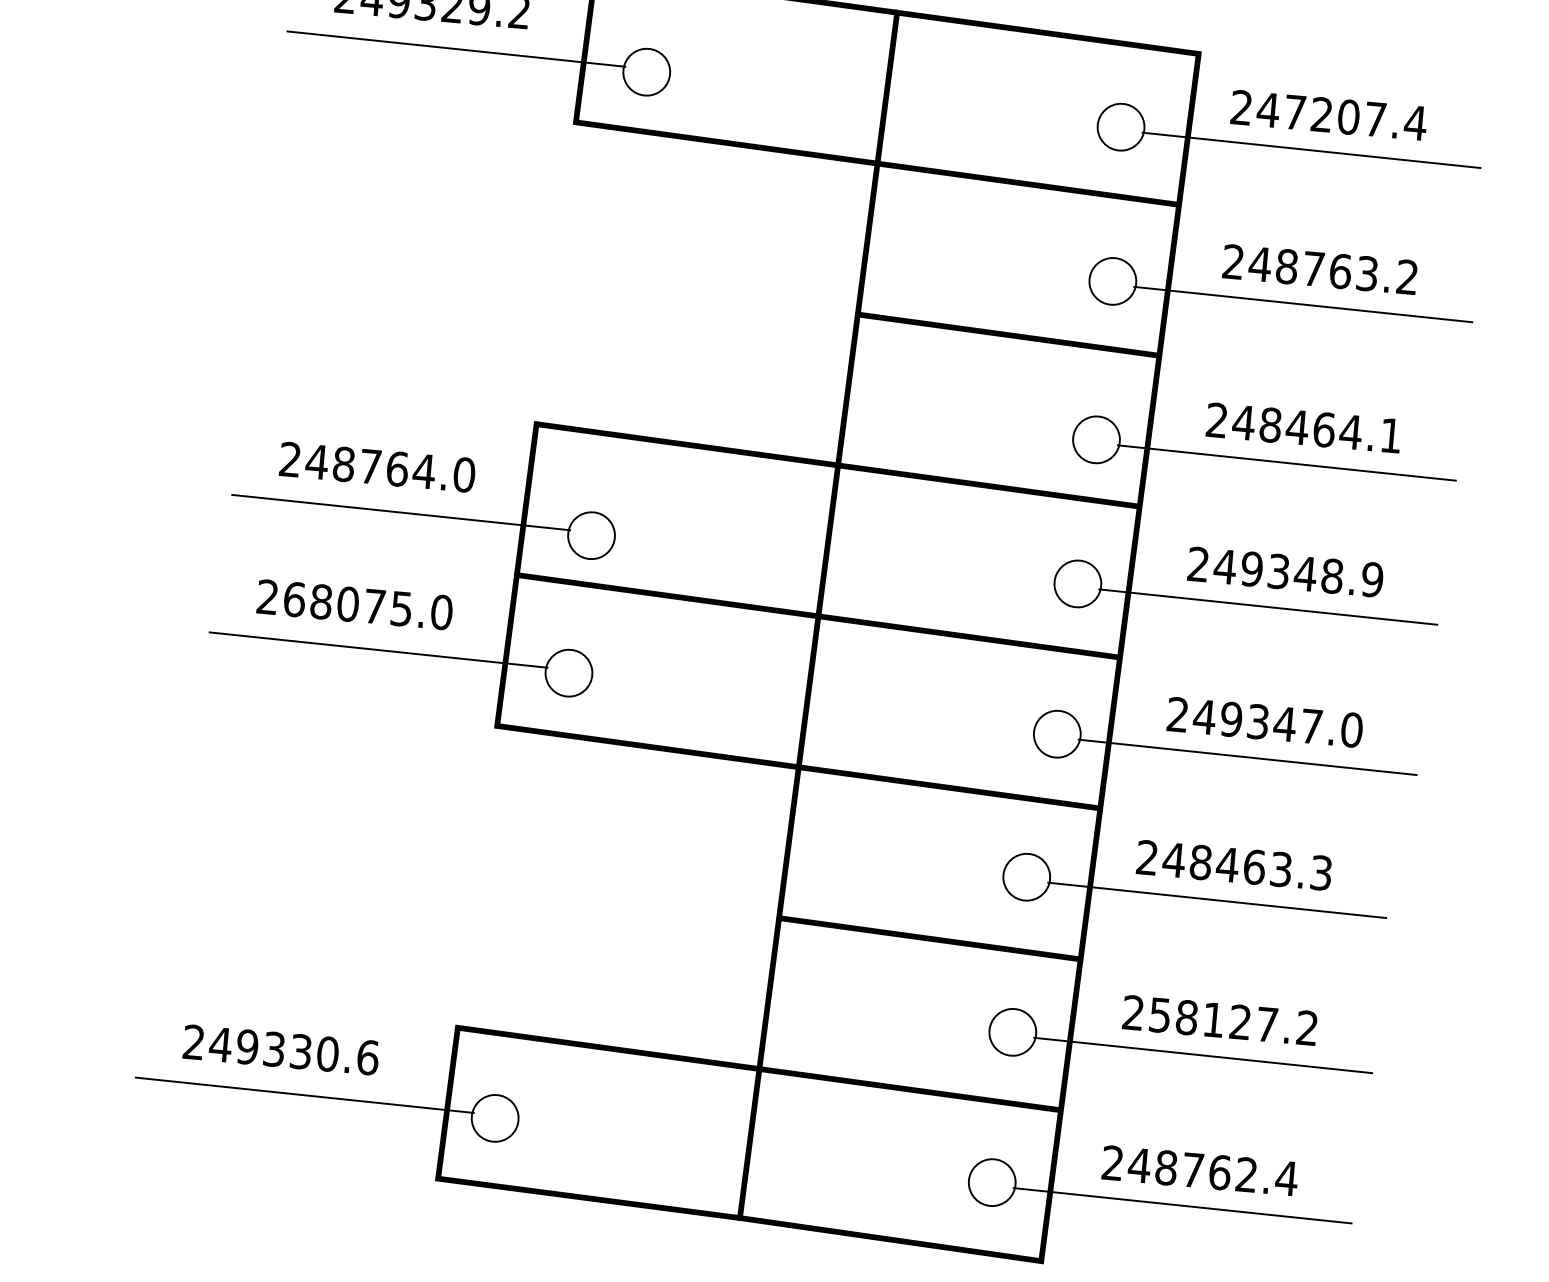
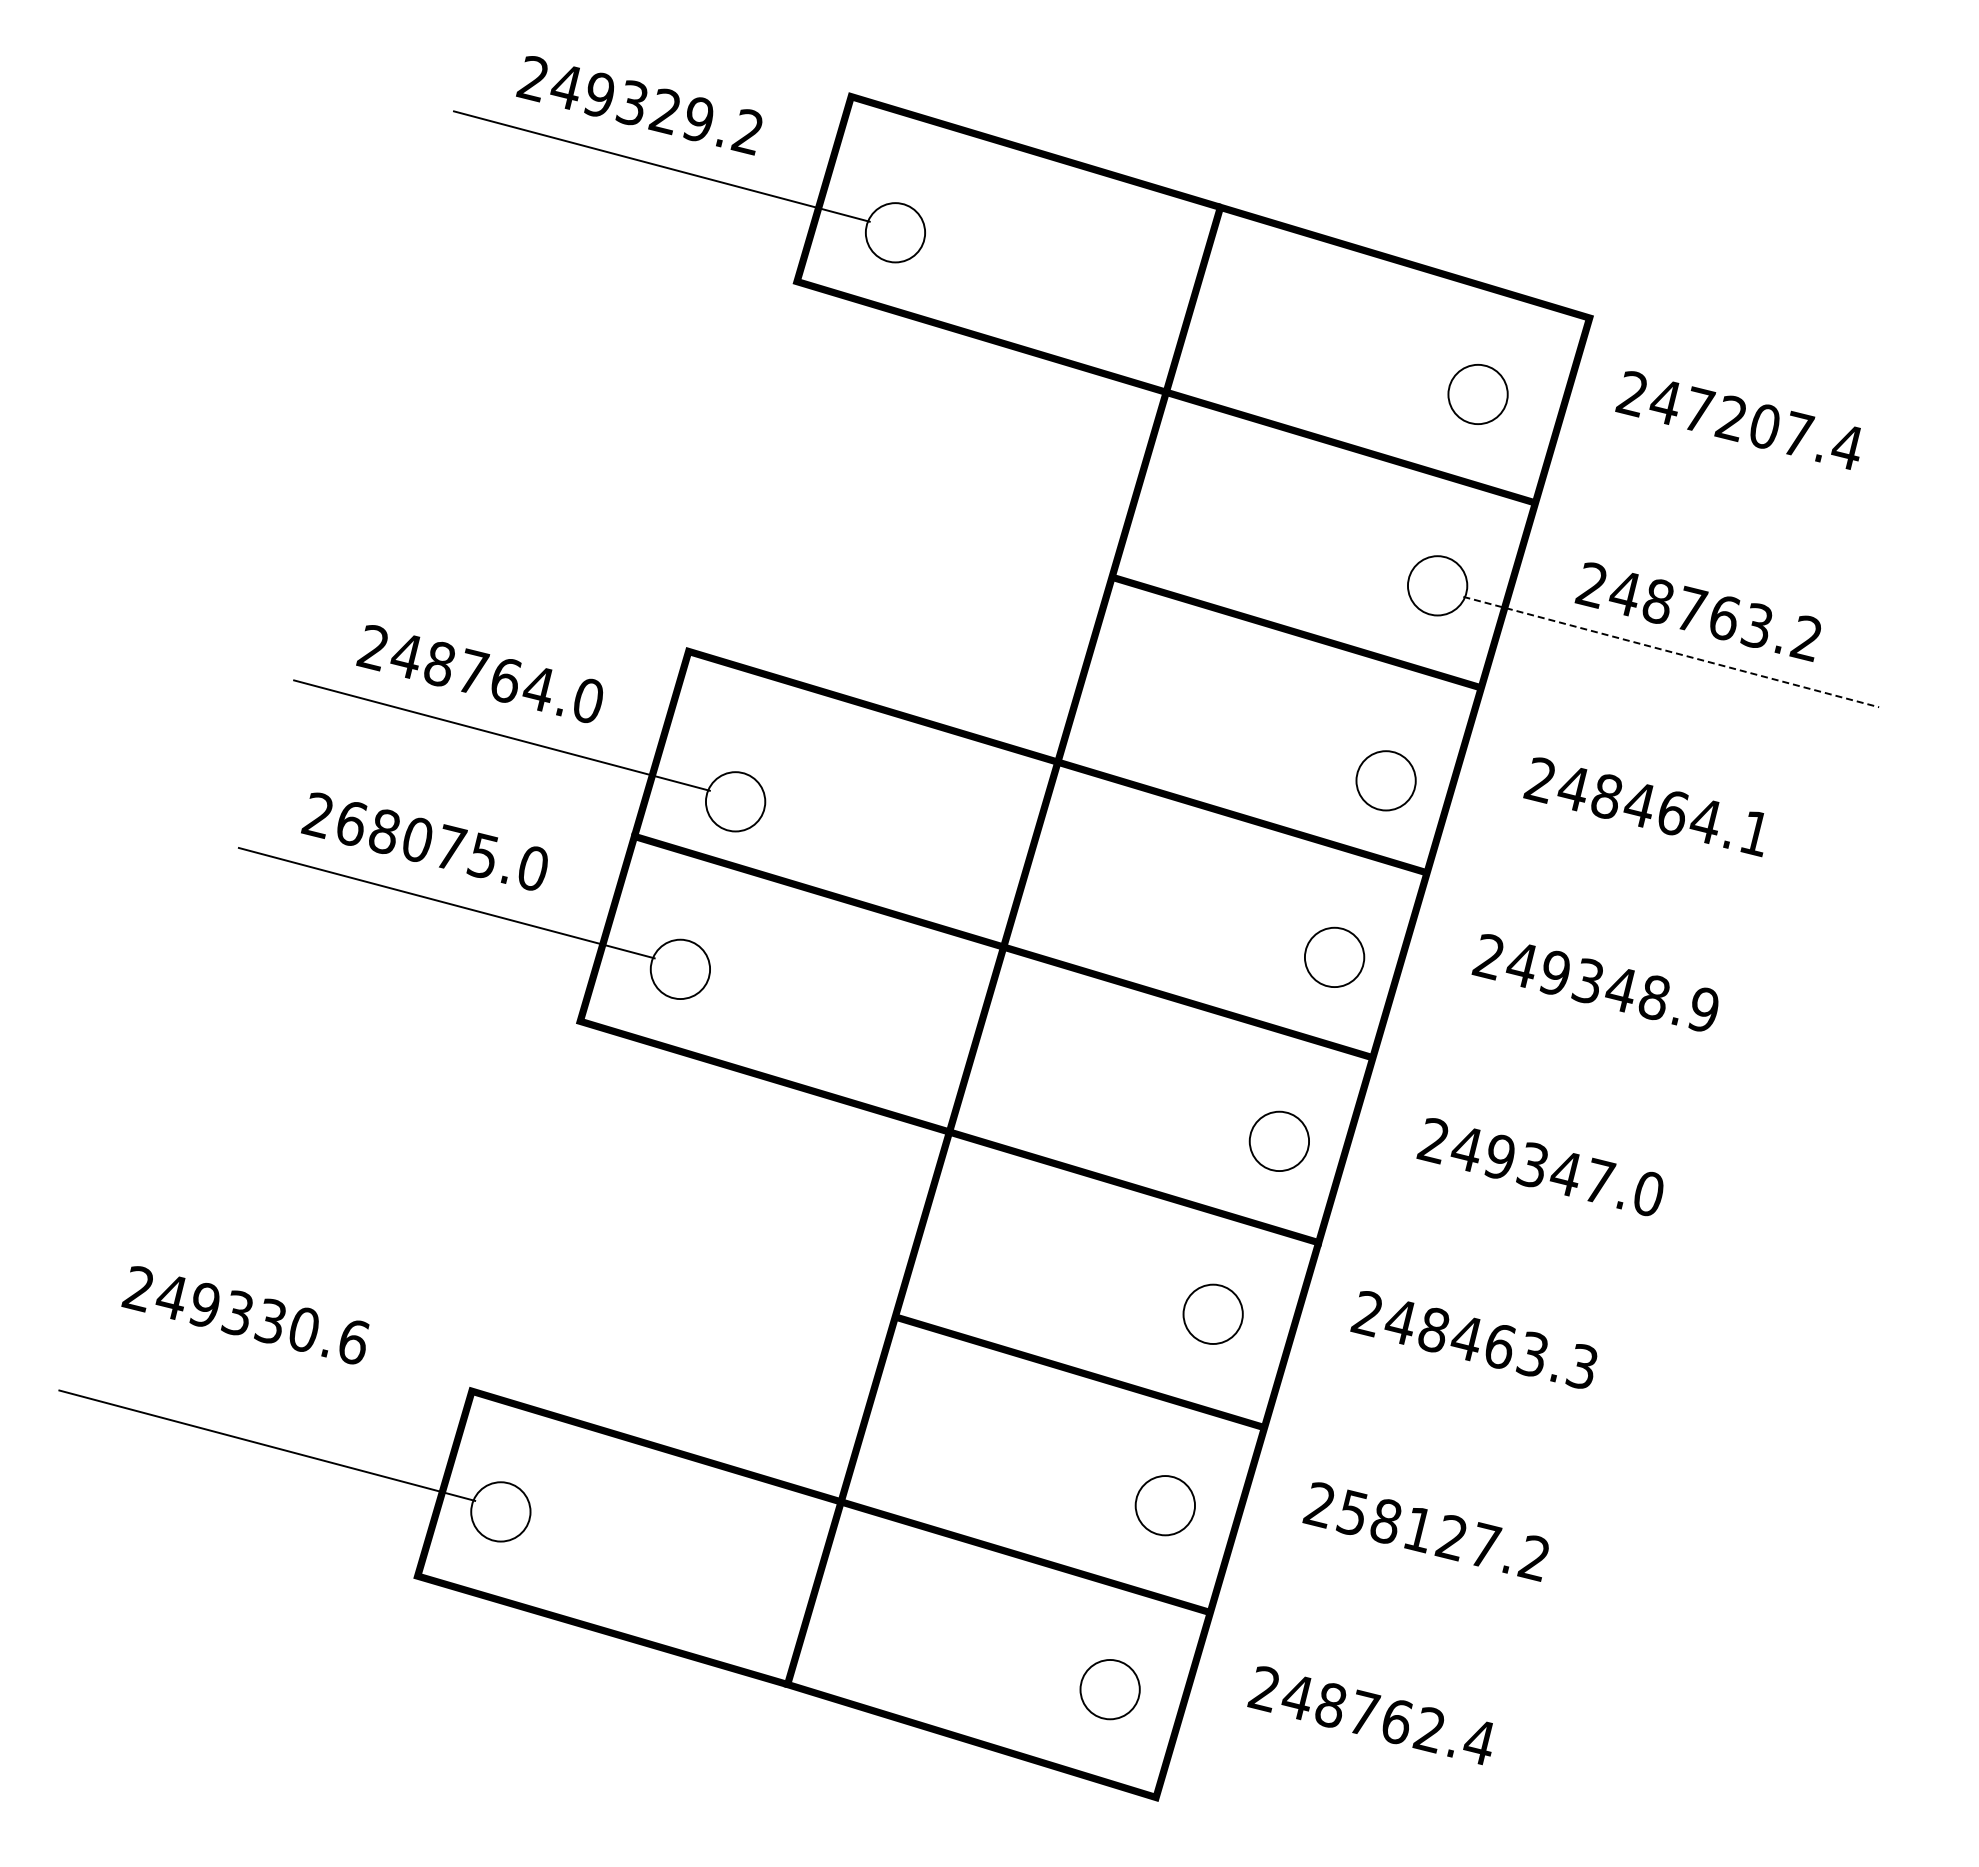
line: (1311, 150) -> (1711, 460), removed
line: (1303, 304) -> (1671, 652), solid -> dashed
line: (1286, 462) -> (1619, 846), removed
line: (1268, 606) -> (1568, 1023), removed
line: (1247, 757) -> (1512, 1207), removed
line: (1216, 900) -> (1446, 1380), removed
text: (280, 1050) -> (245, 1315), moved
line: (1202, 1055) -> (1398, 1571), removed
line: (1182, 1205) -> (1343, 1755), removed

